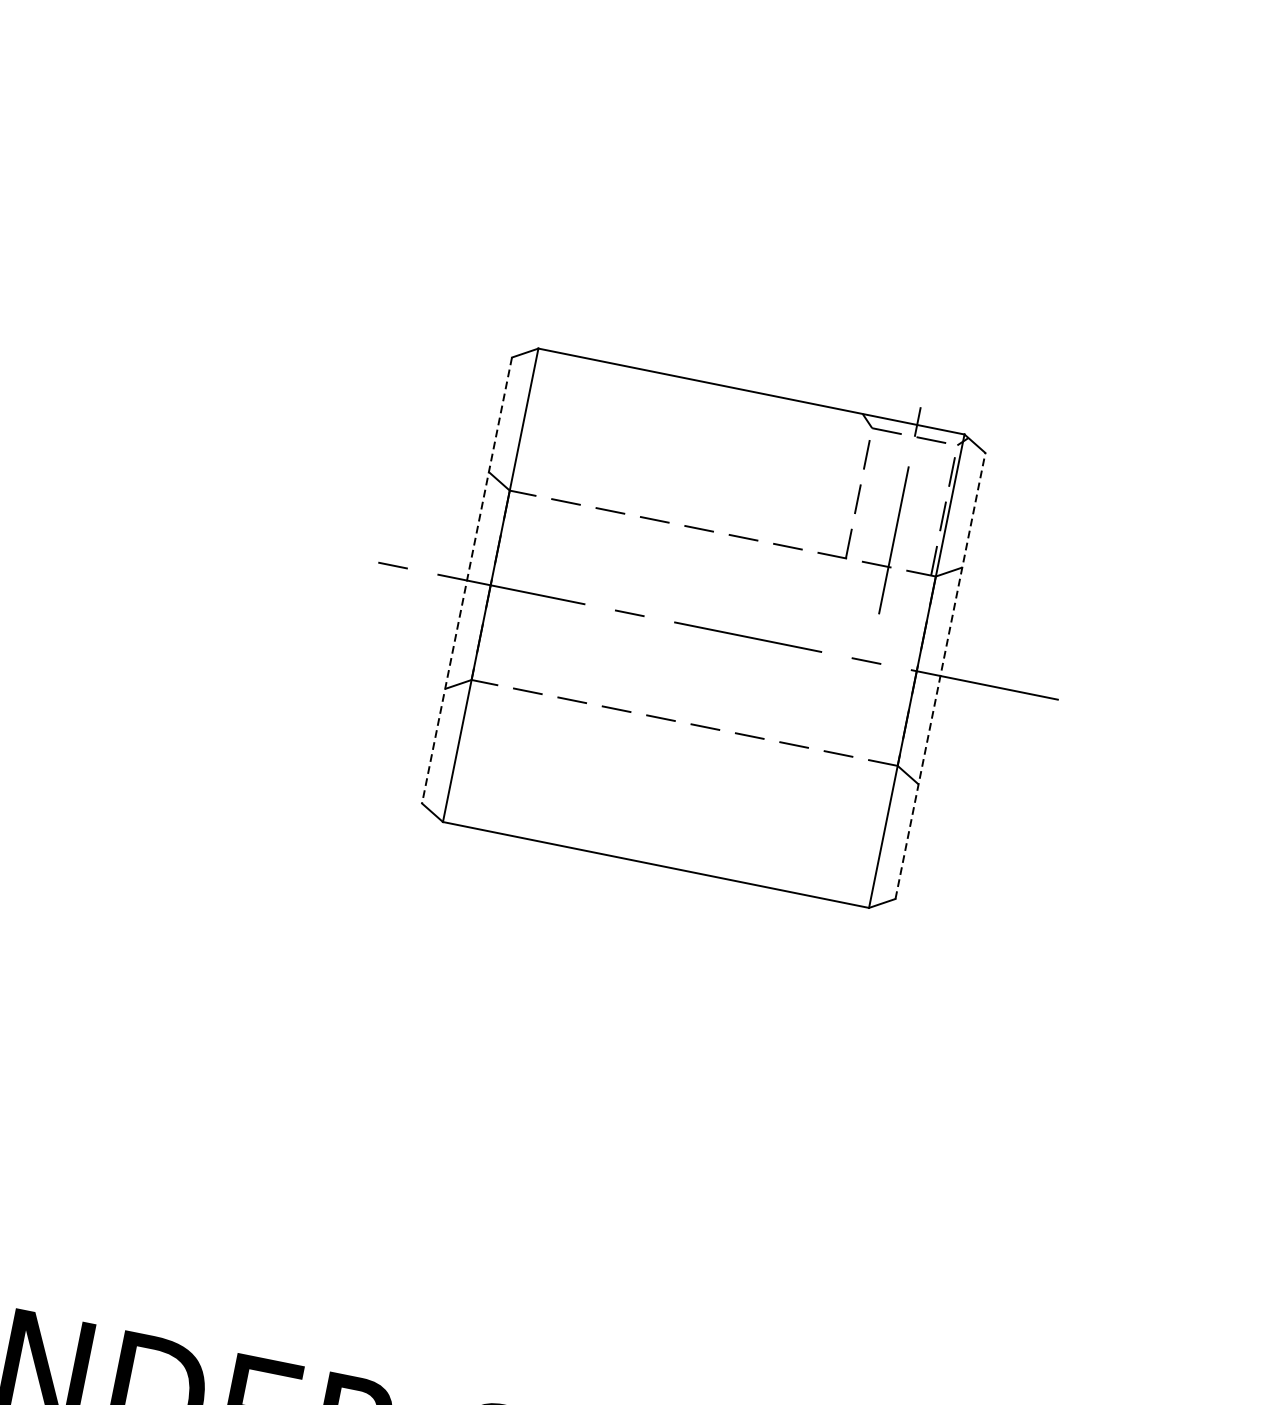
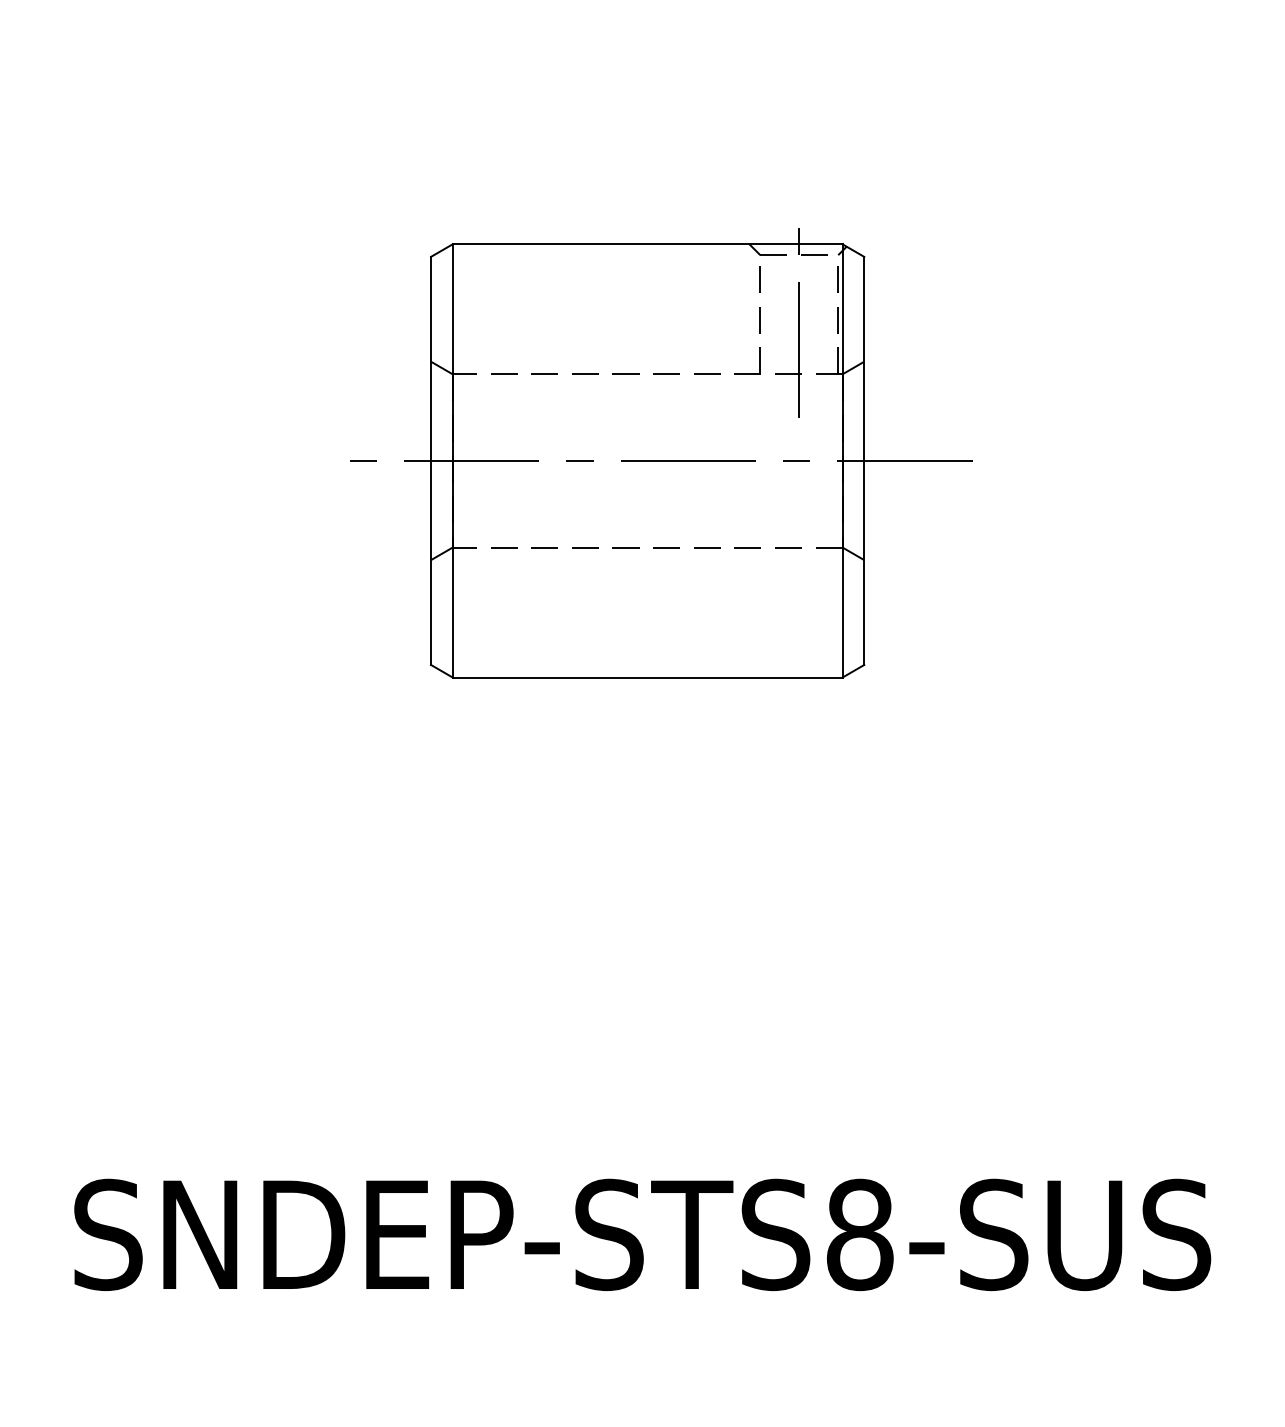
line: (467, 581) -> (431, 461), dashed -> solid
line: (940, 675) -> (864, 460), dashed -> solid

